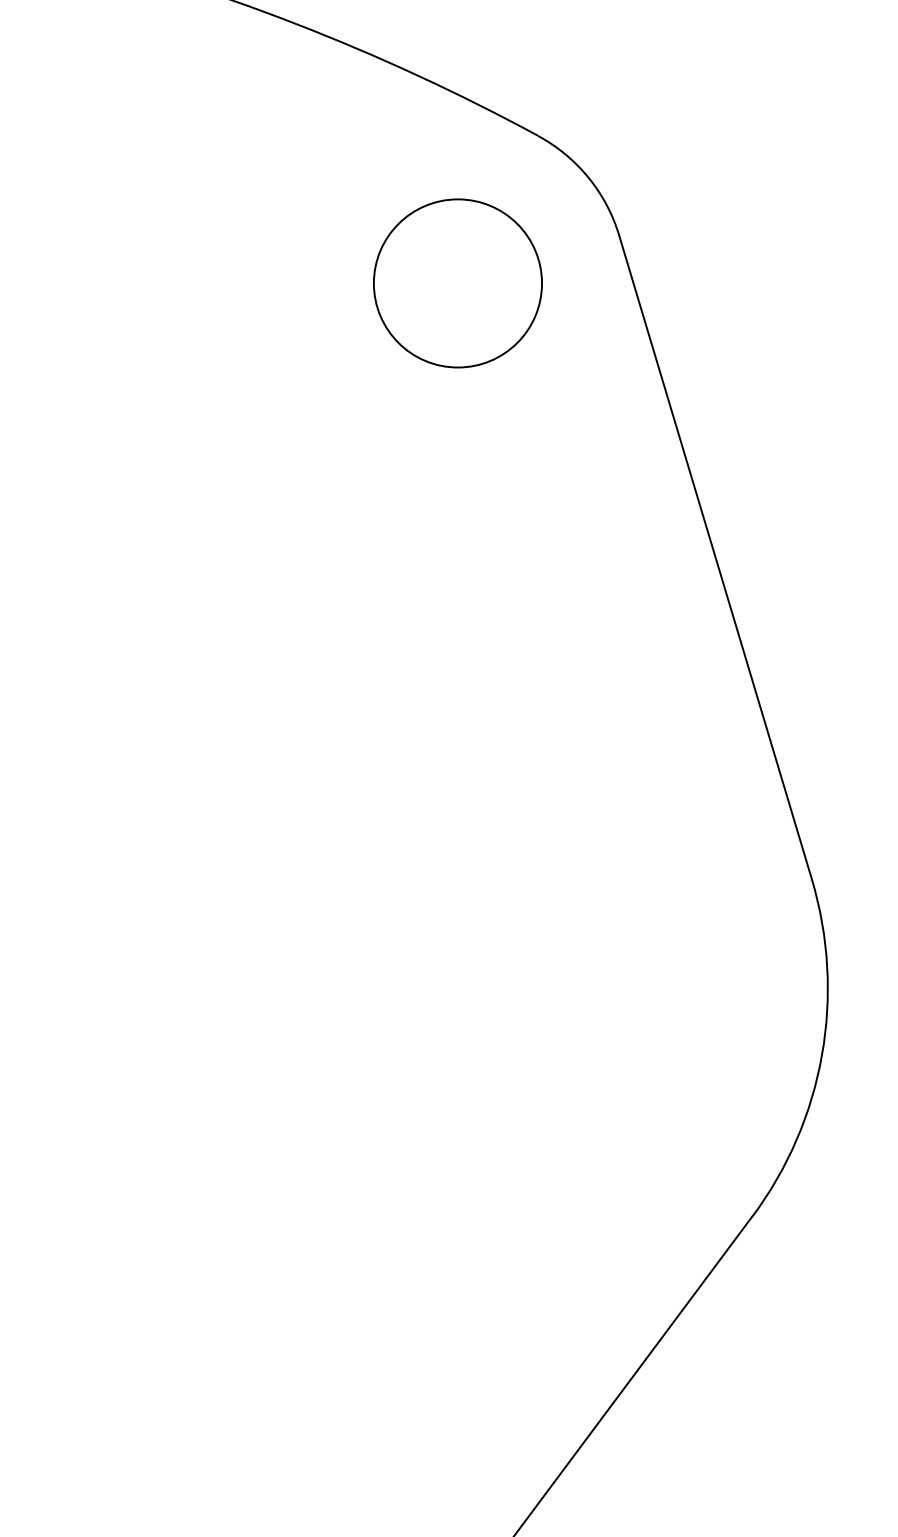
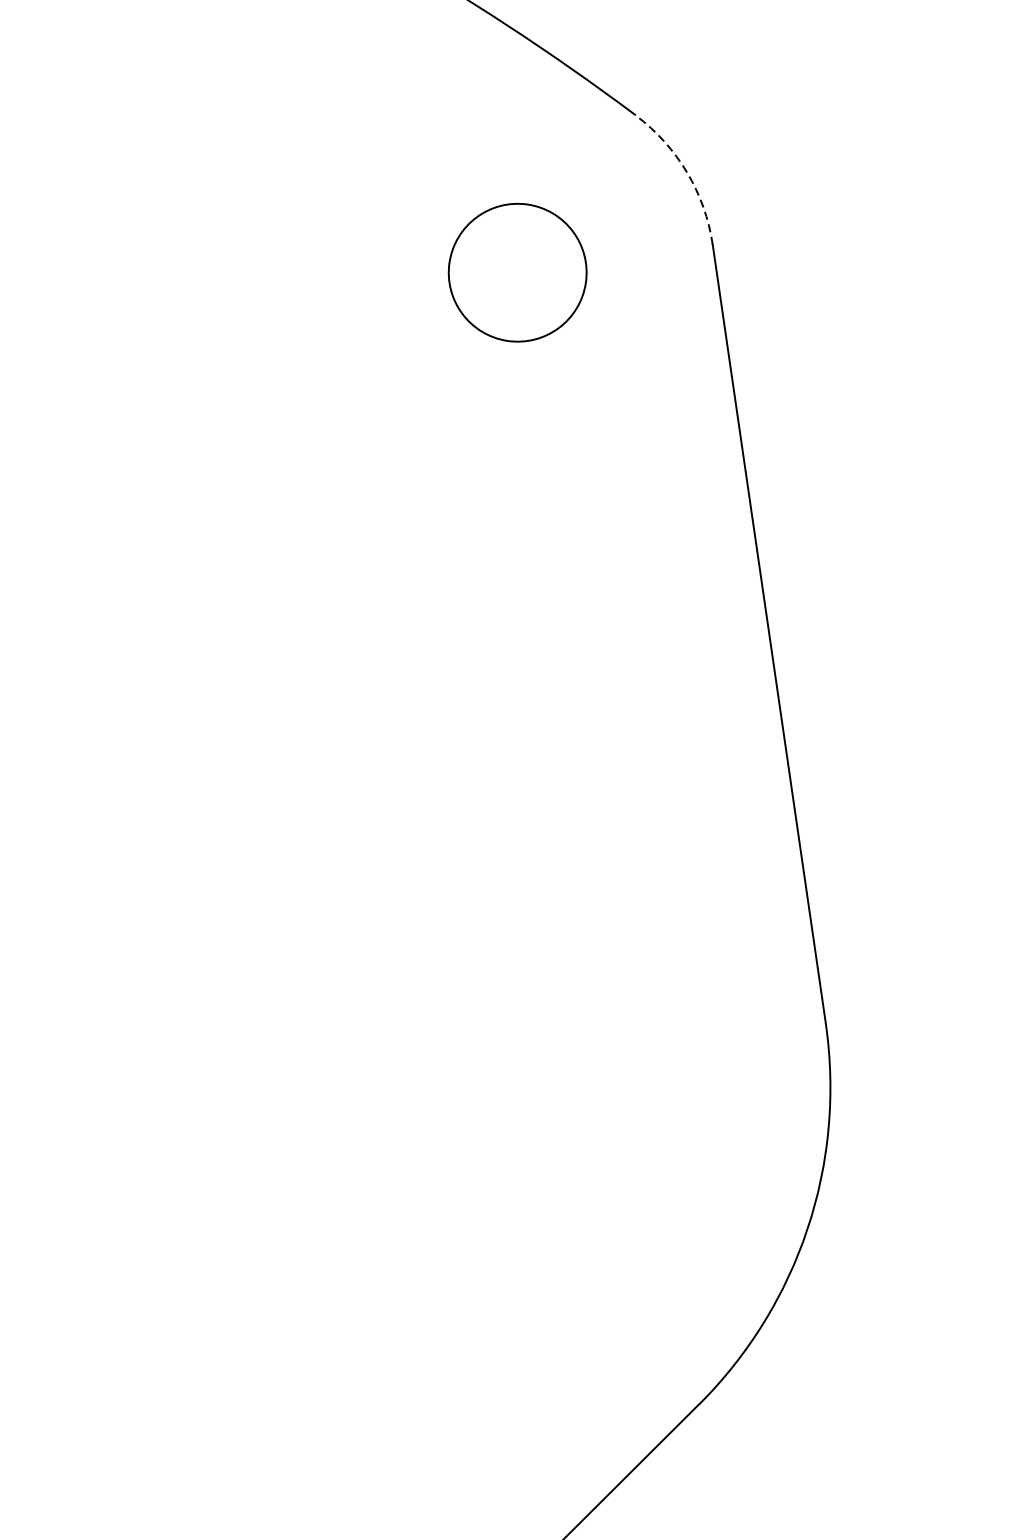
arc: (588, 177) -> (687, 172), solid -> dashed
circle: (457, 283) -> (517, 272), size x0.7

